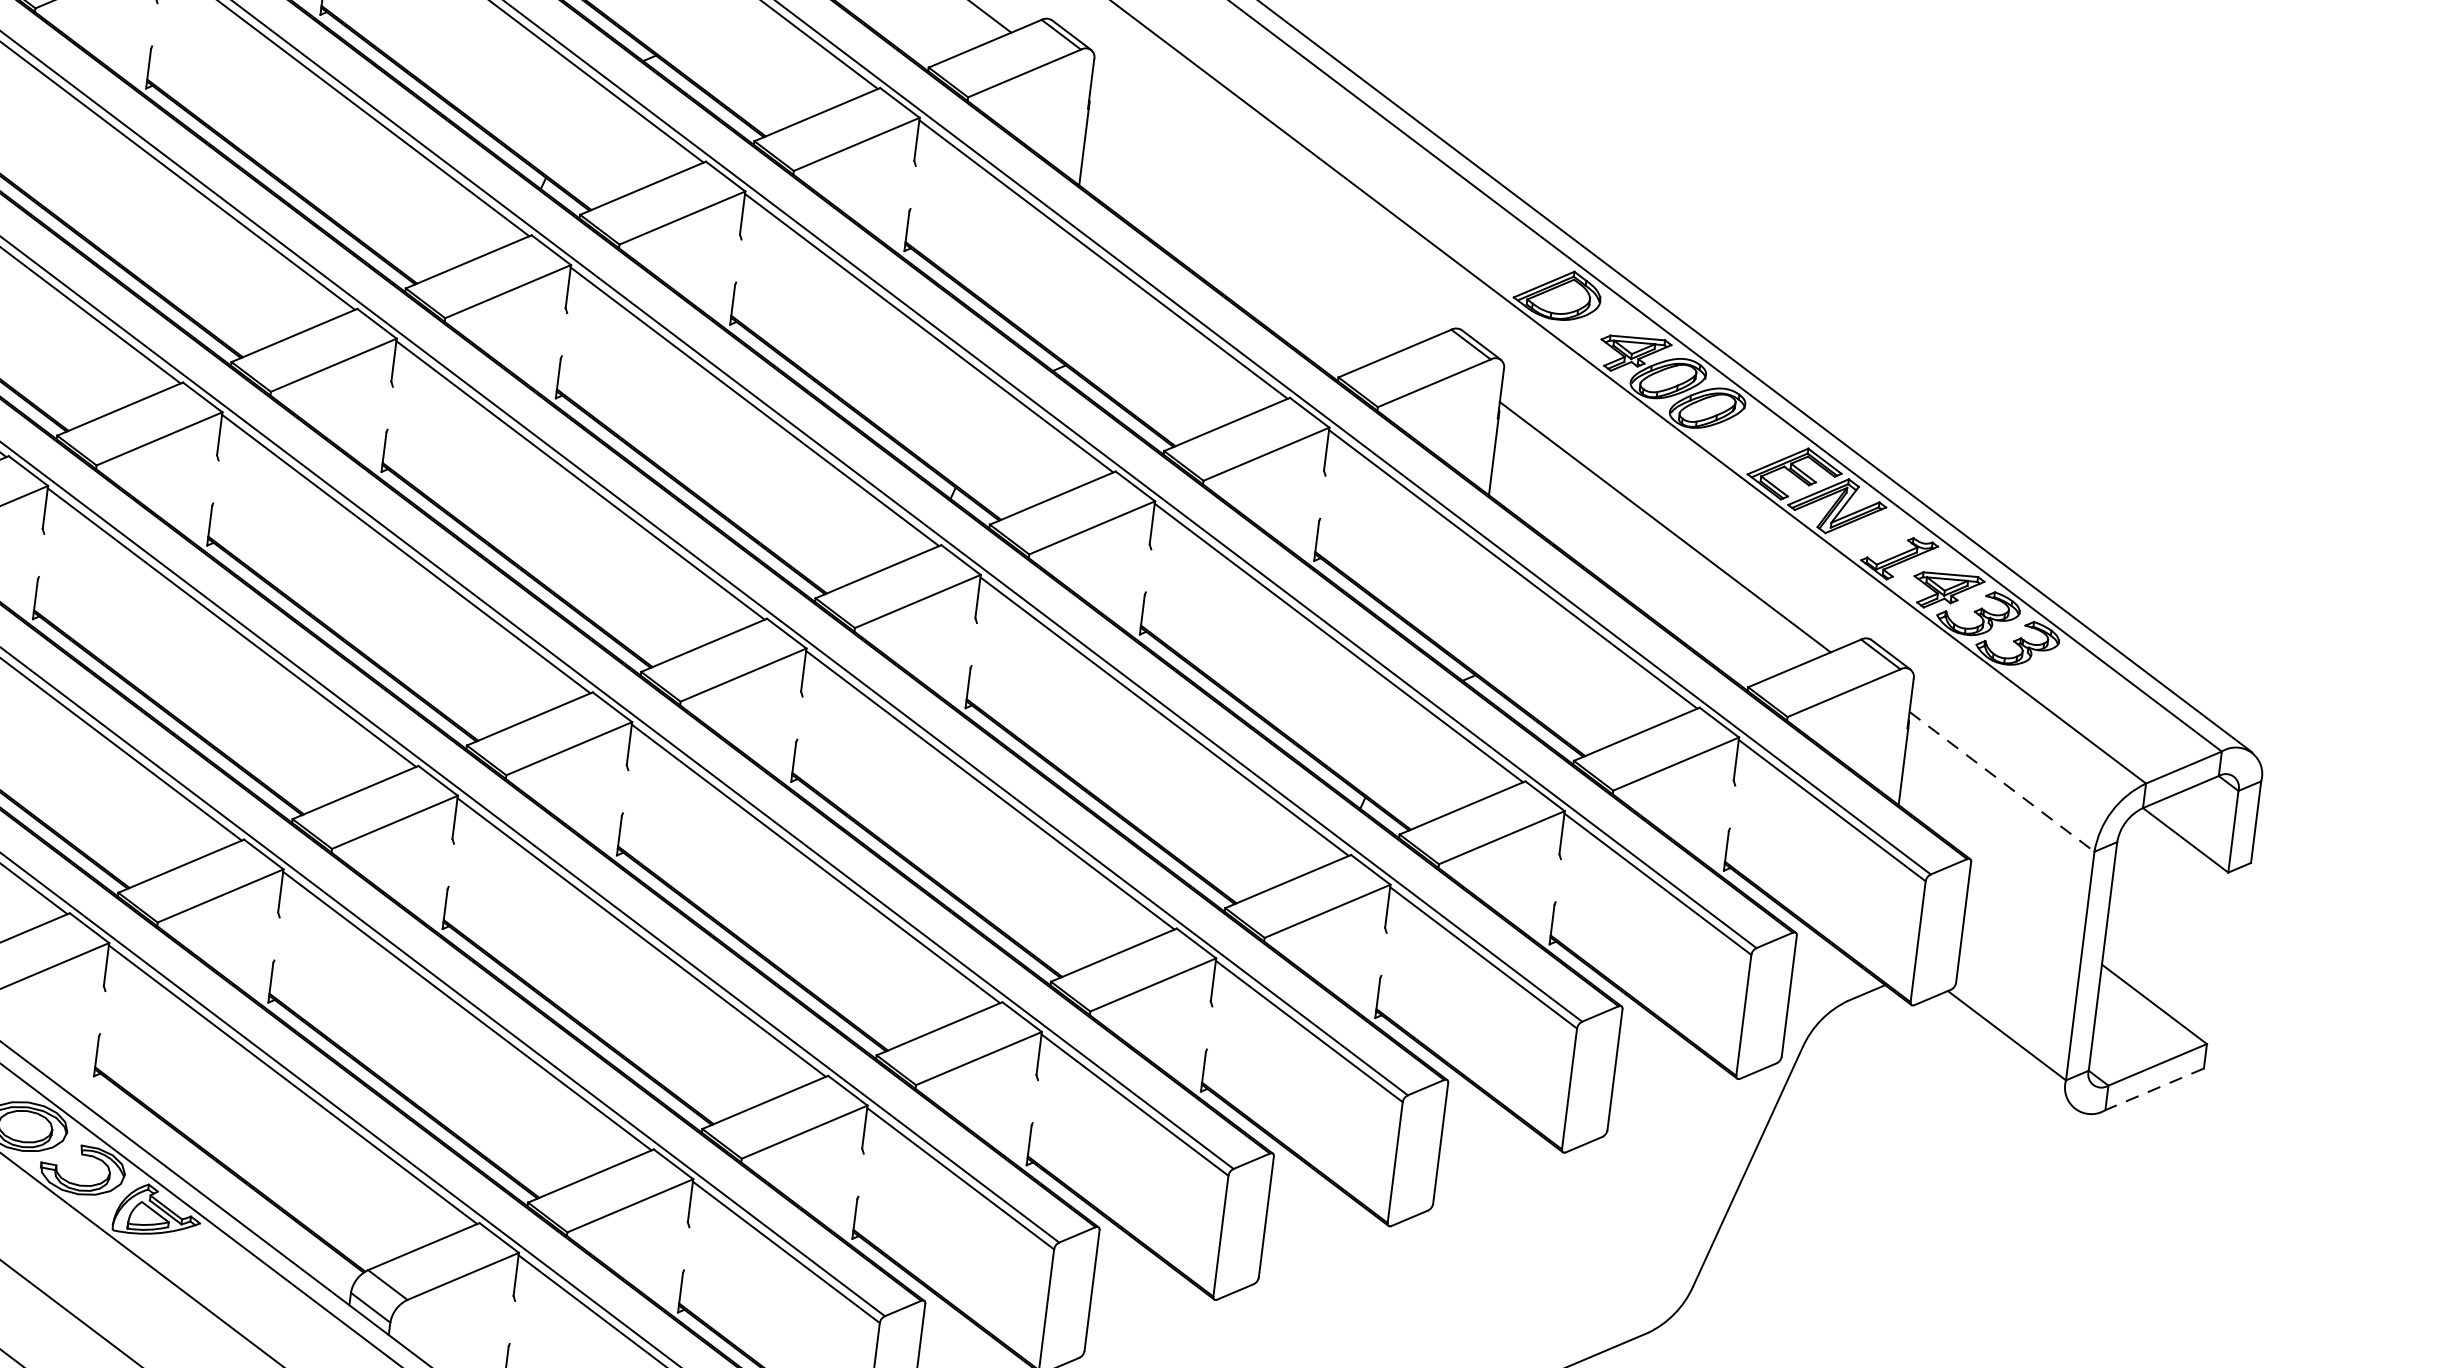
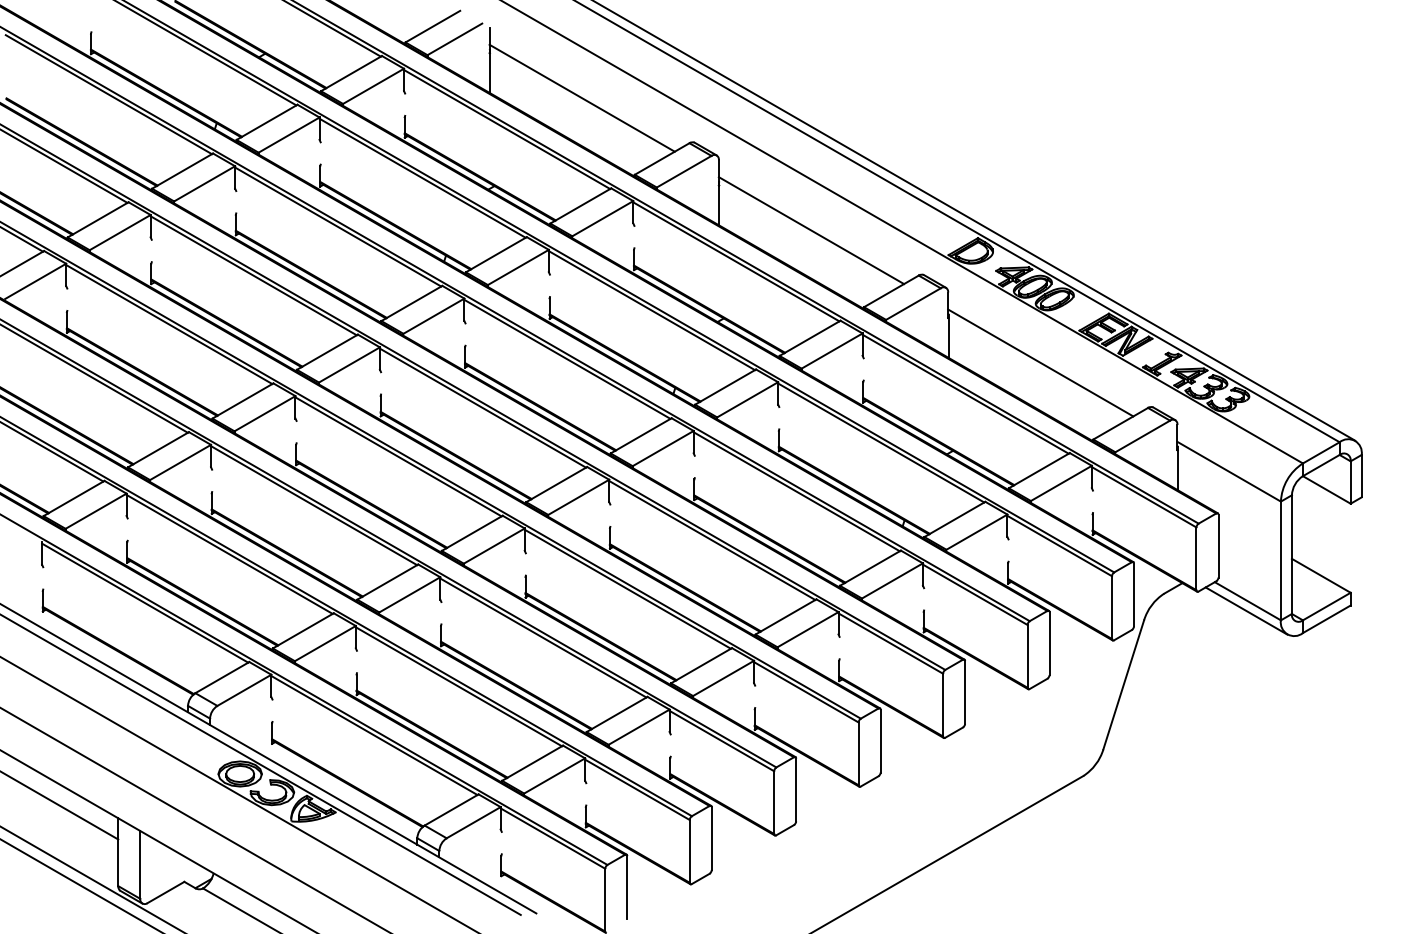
line: (1255, 217) -> (811, 230), added
line: (2002, 781) -> (1229, 471), dashed -> solid
line: (2002, 1053) -> (1246, 610), added
line: (2153, 1089) -> (1326, 619), dashed -> solid

